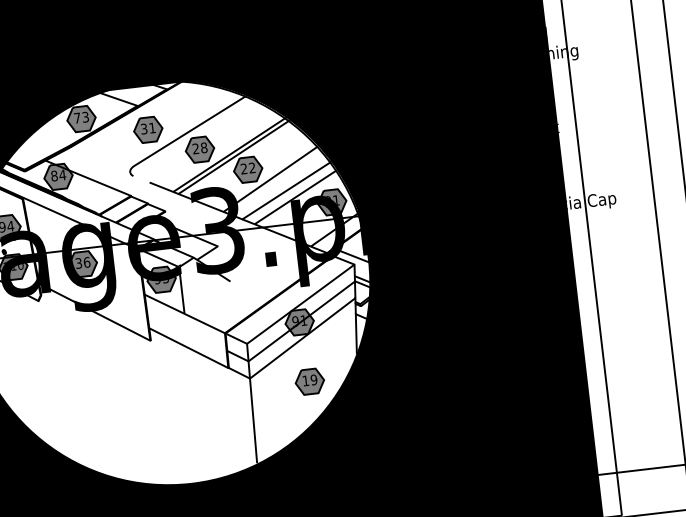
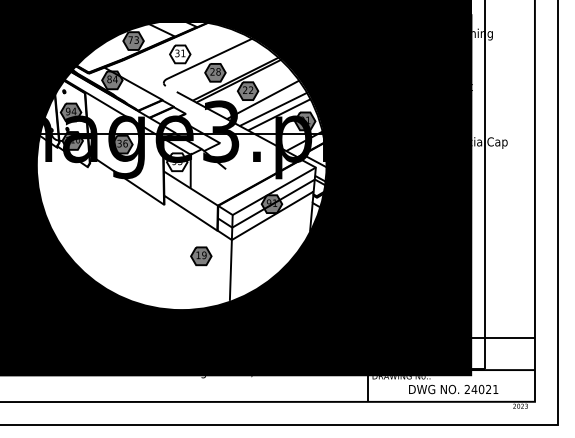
fill: (147, 130) -> (179, 54), removed
fill: (160, 280) -> (176, 162), removed
part: (310, 382) -> (201, 256), moved

